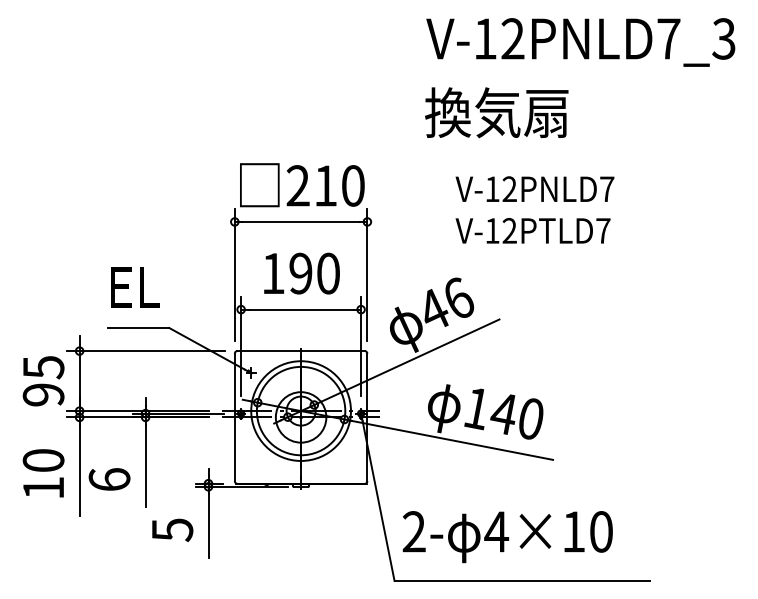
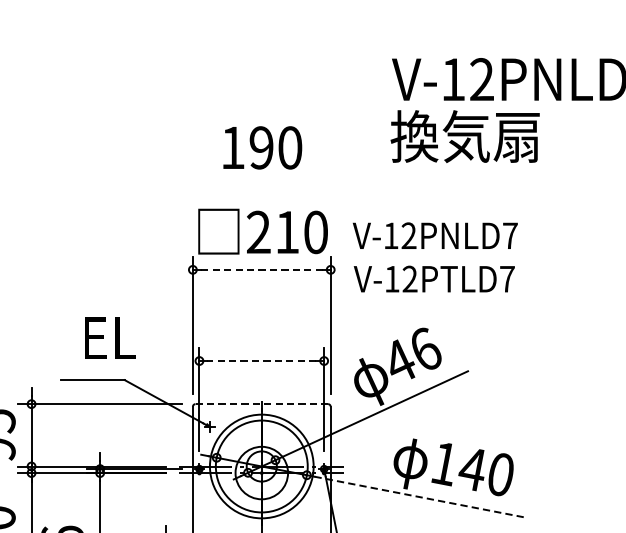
text: (496, 112) -> (464, 136), moved
text: (534, 188) -> (434, 235), moved
line: (301, 221) -> (262, 269), solid -> dashed
text: (532, 230) -> (433, 278), moved
text: (301, 273) -> (262, 147), moved
text: (135, 287) -> (110, 338), moved
line: (300, 309) -> (261, 360), solid -> dashed
line: (301, 351) -> (262, 404), solid -> dashed
line: (452, 440) -> (419, 497), solid -> dashed

